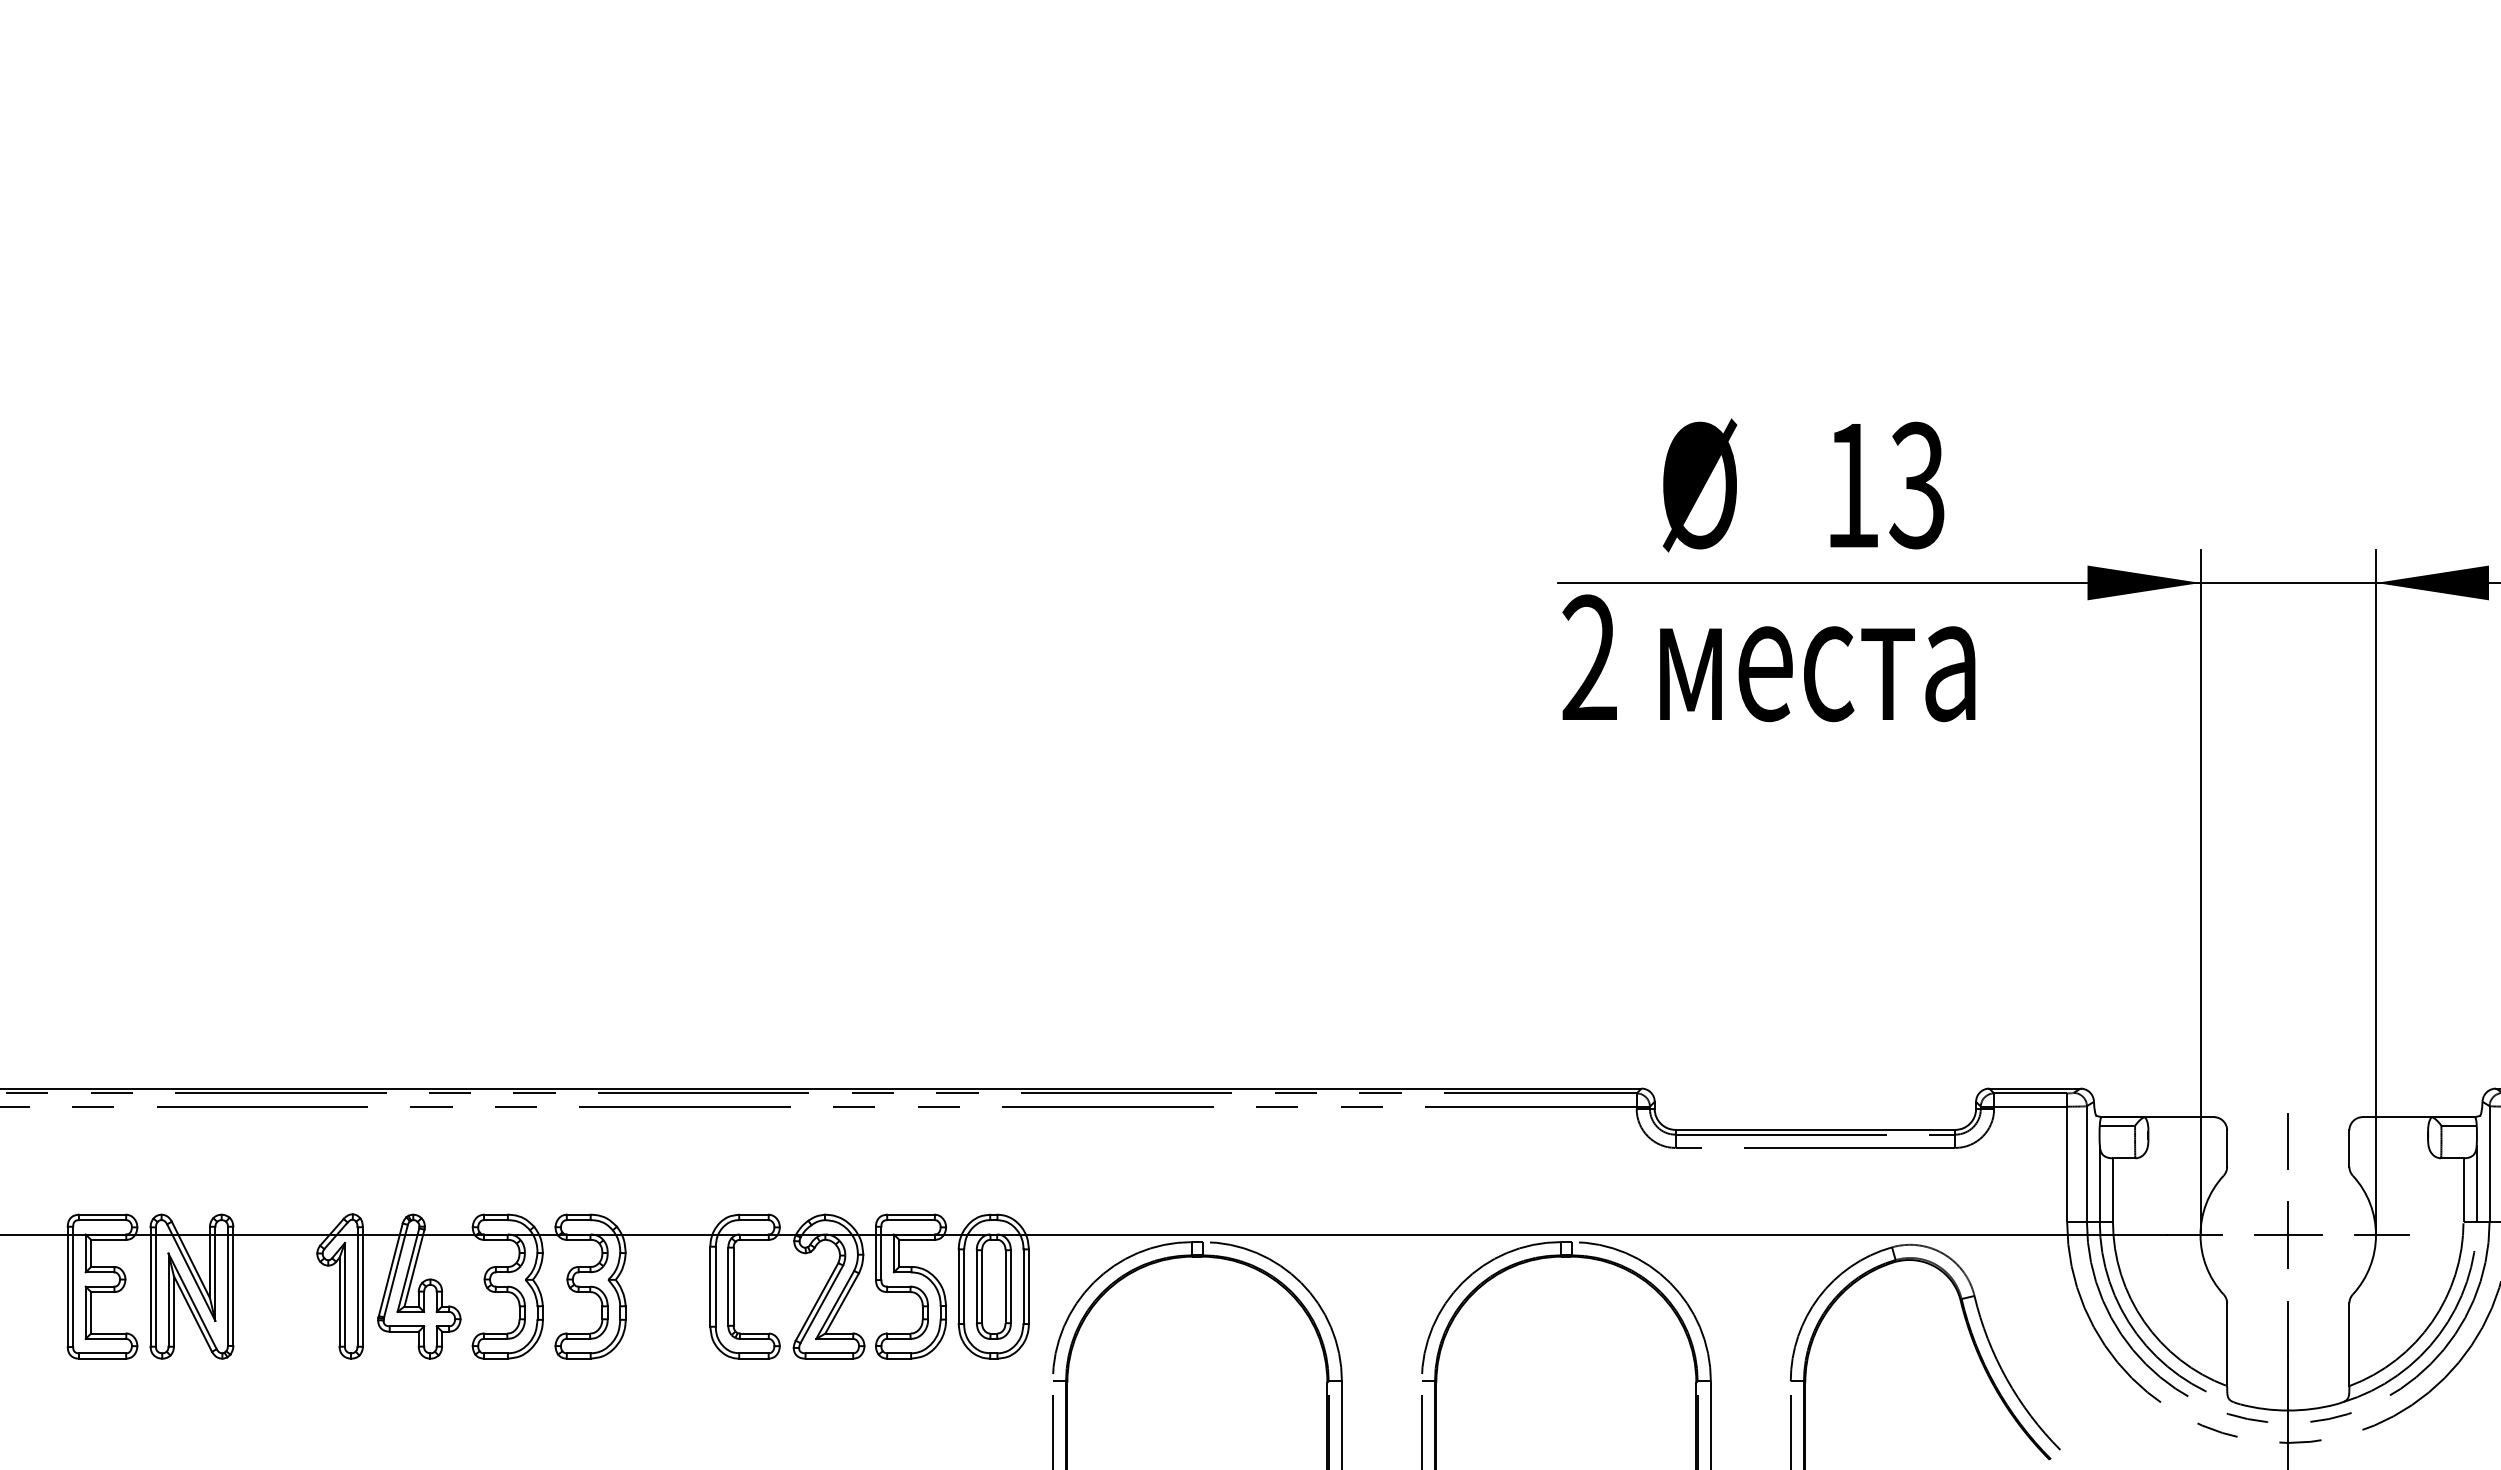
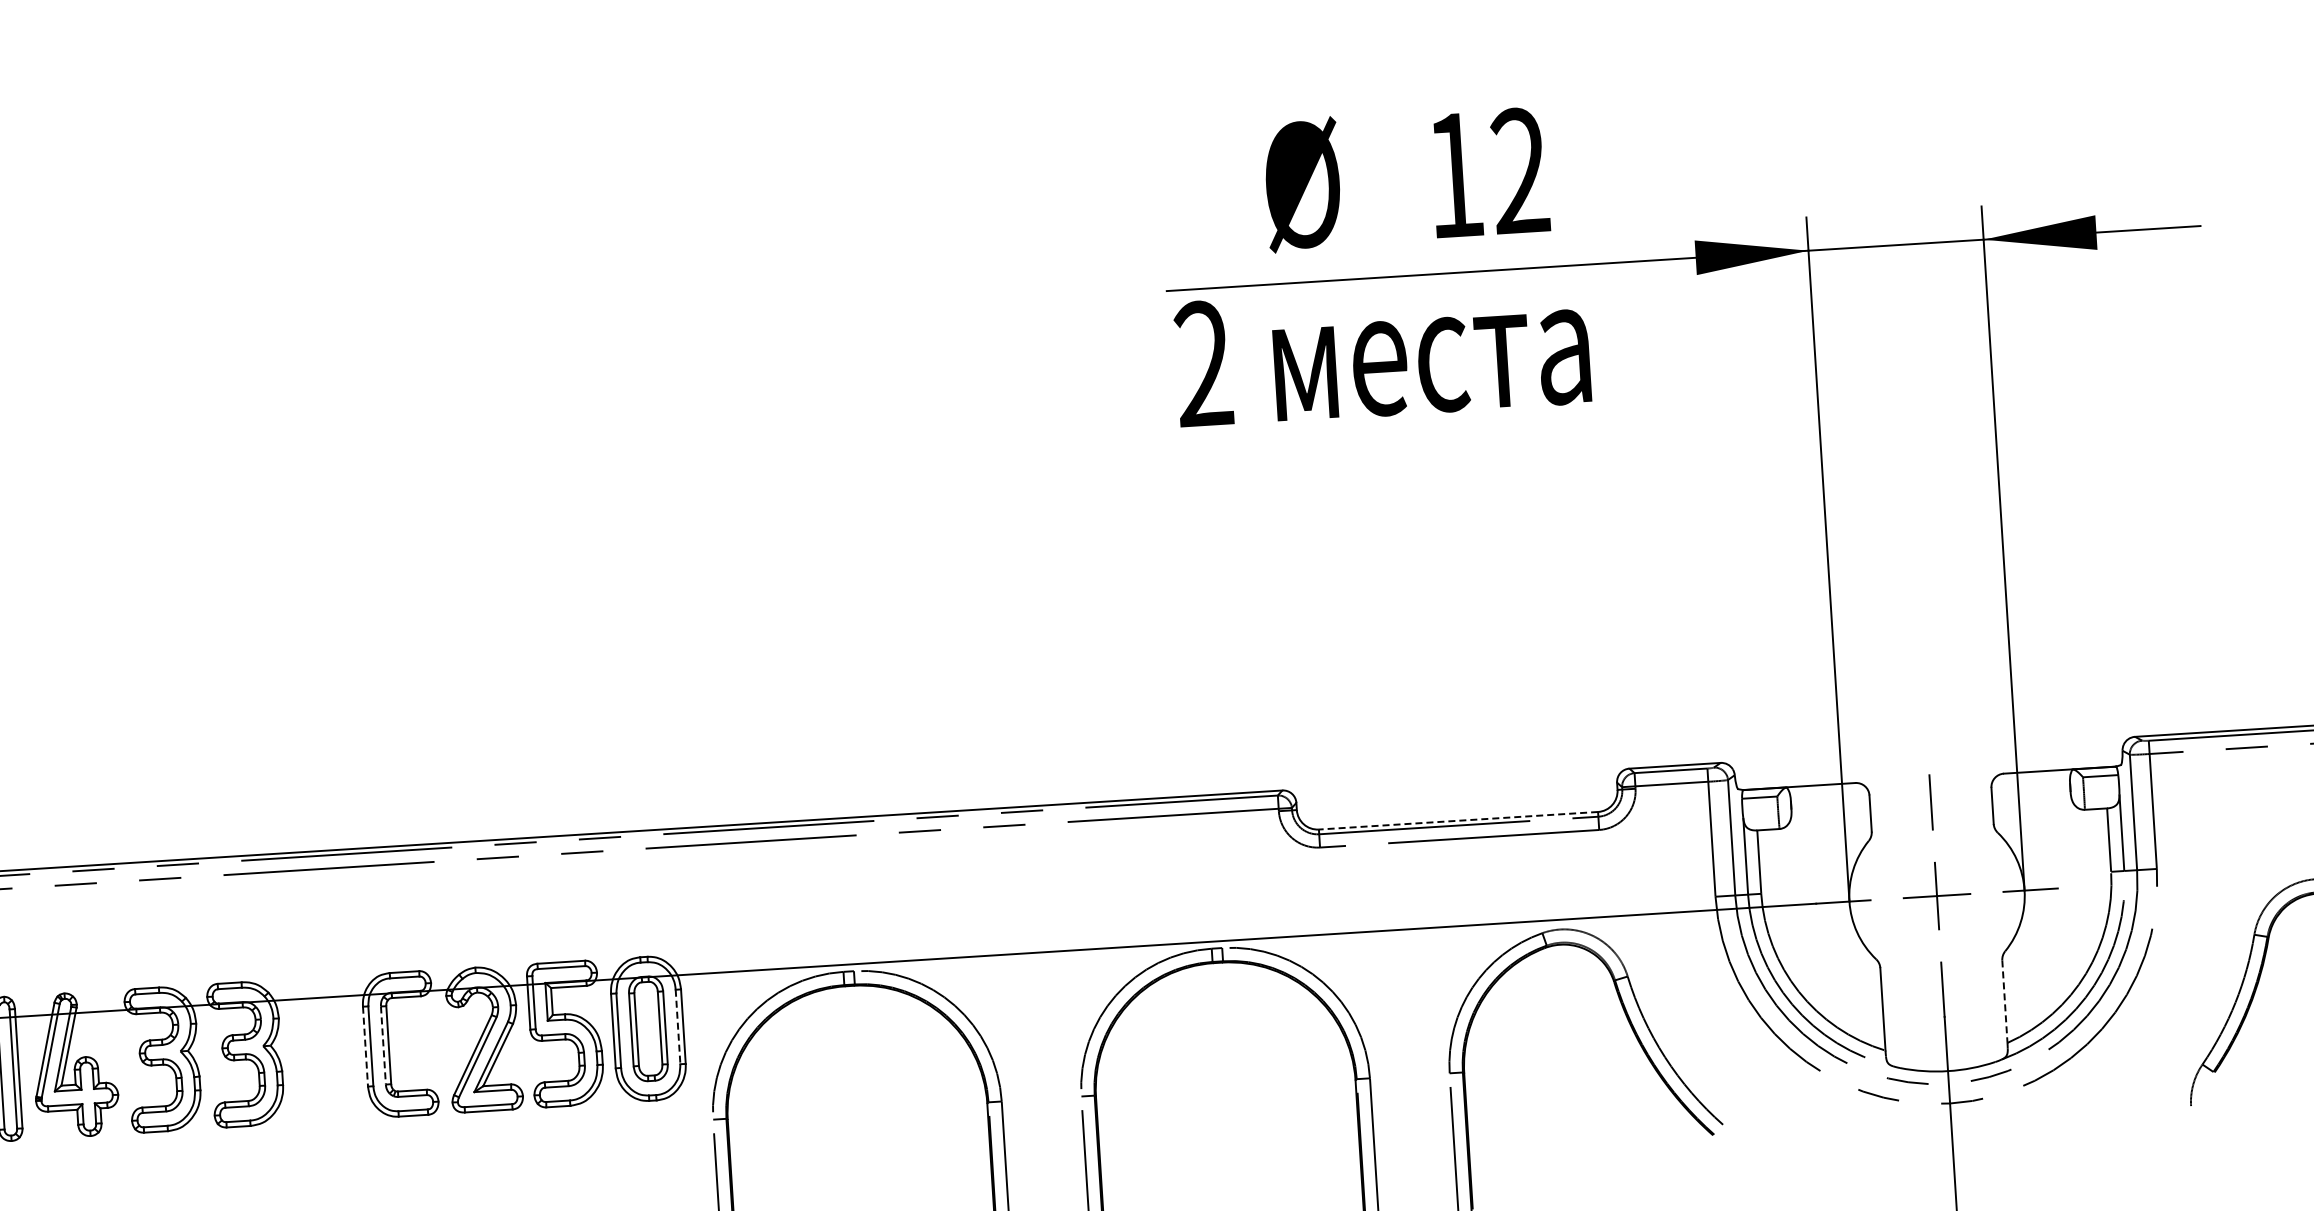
text: (1916, 485) -> (1518, 171), 13 -> 12
line: (1815, 1129) -> (1458, 820), solid -> dashed
line: (710, 1287) -> (365, 1047), solid -> dashed
line: (728, 1287) -> (383, 1046), solid -> dashed
line: (1023, 1287) -> (678, 1027), solid -> dashed
line: (2349, 1345) -> (2005, 1002), solid -> dashed

